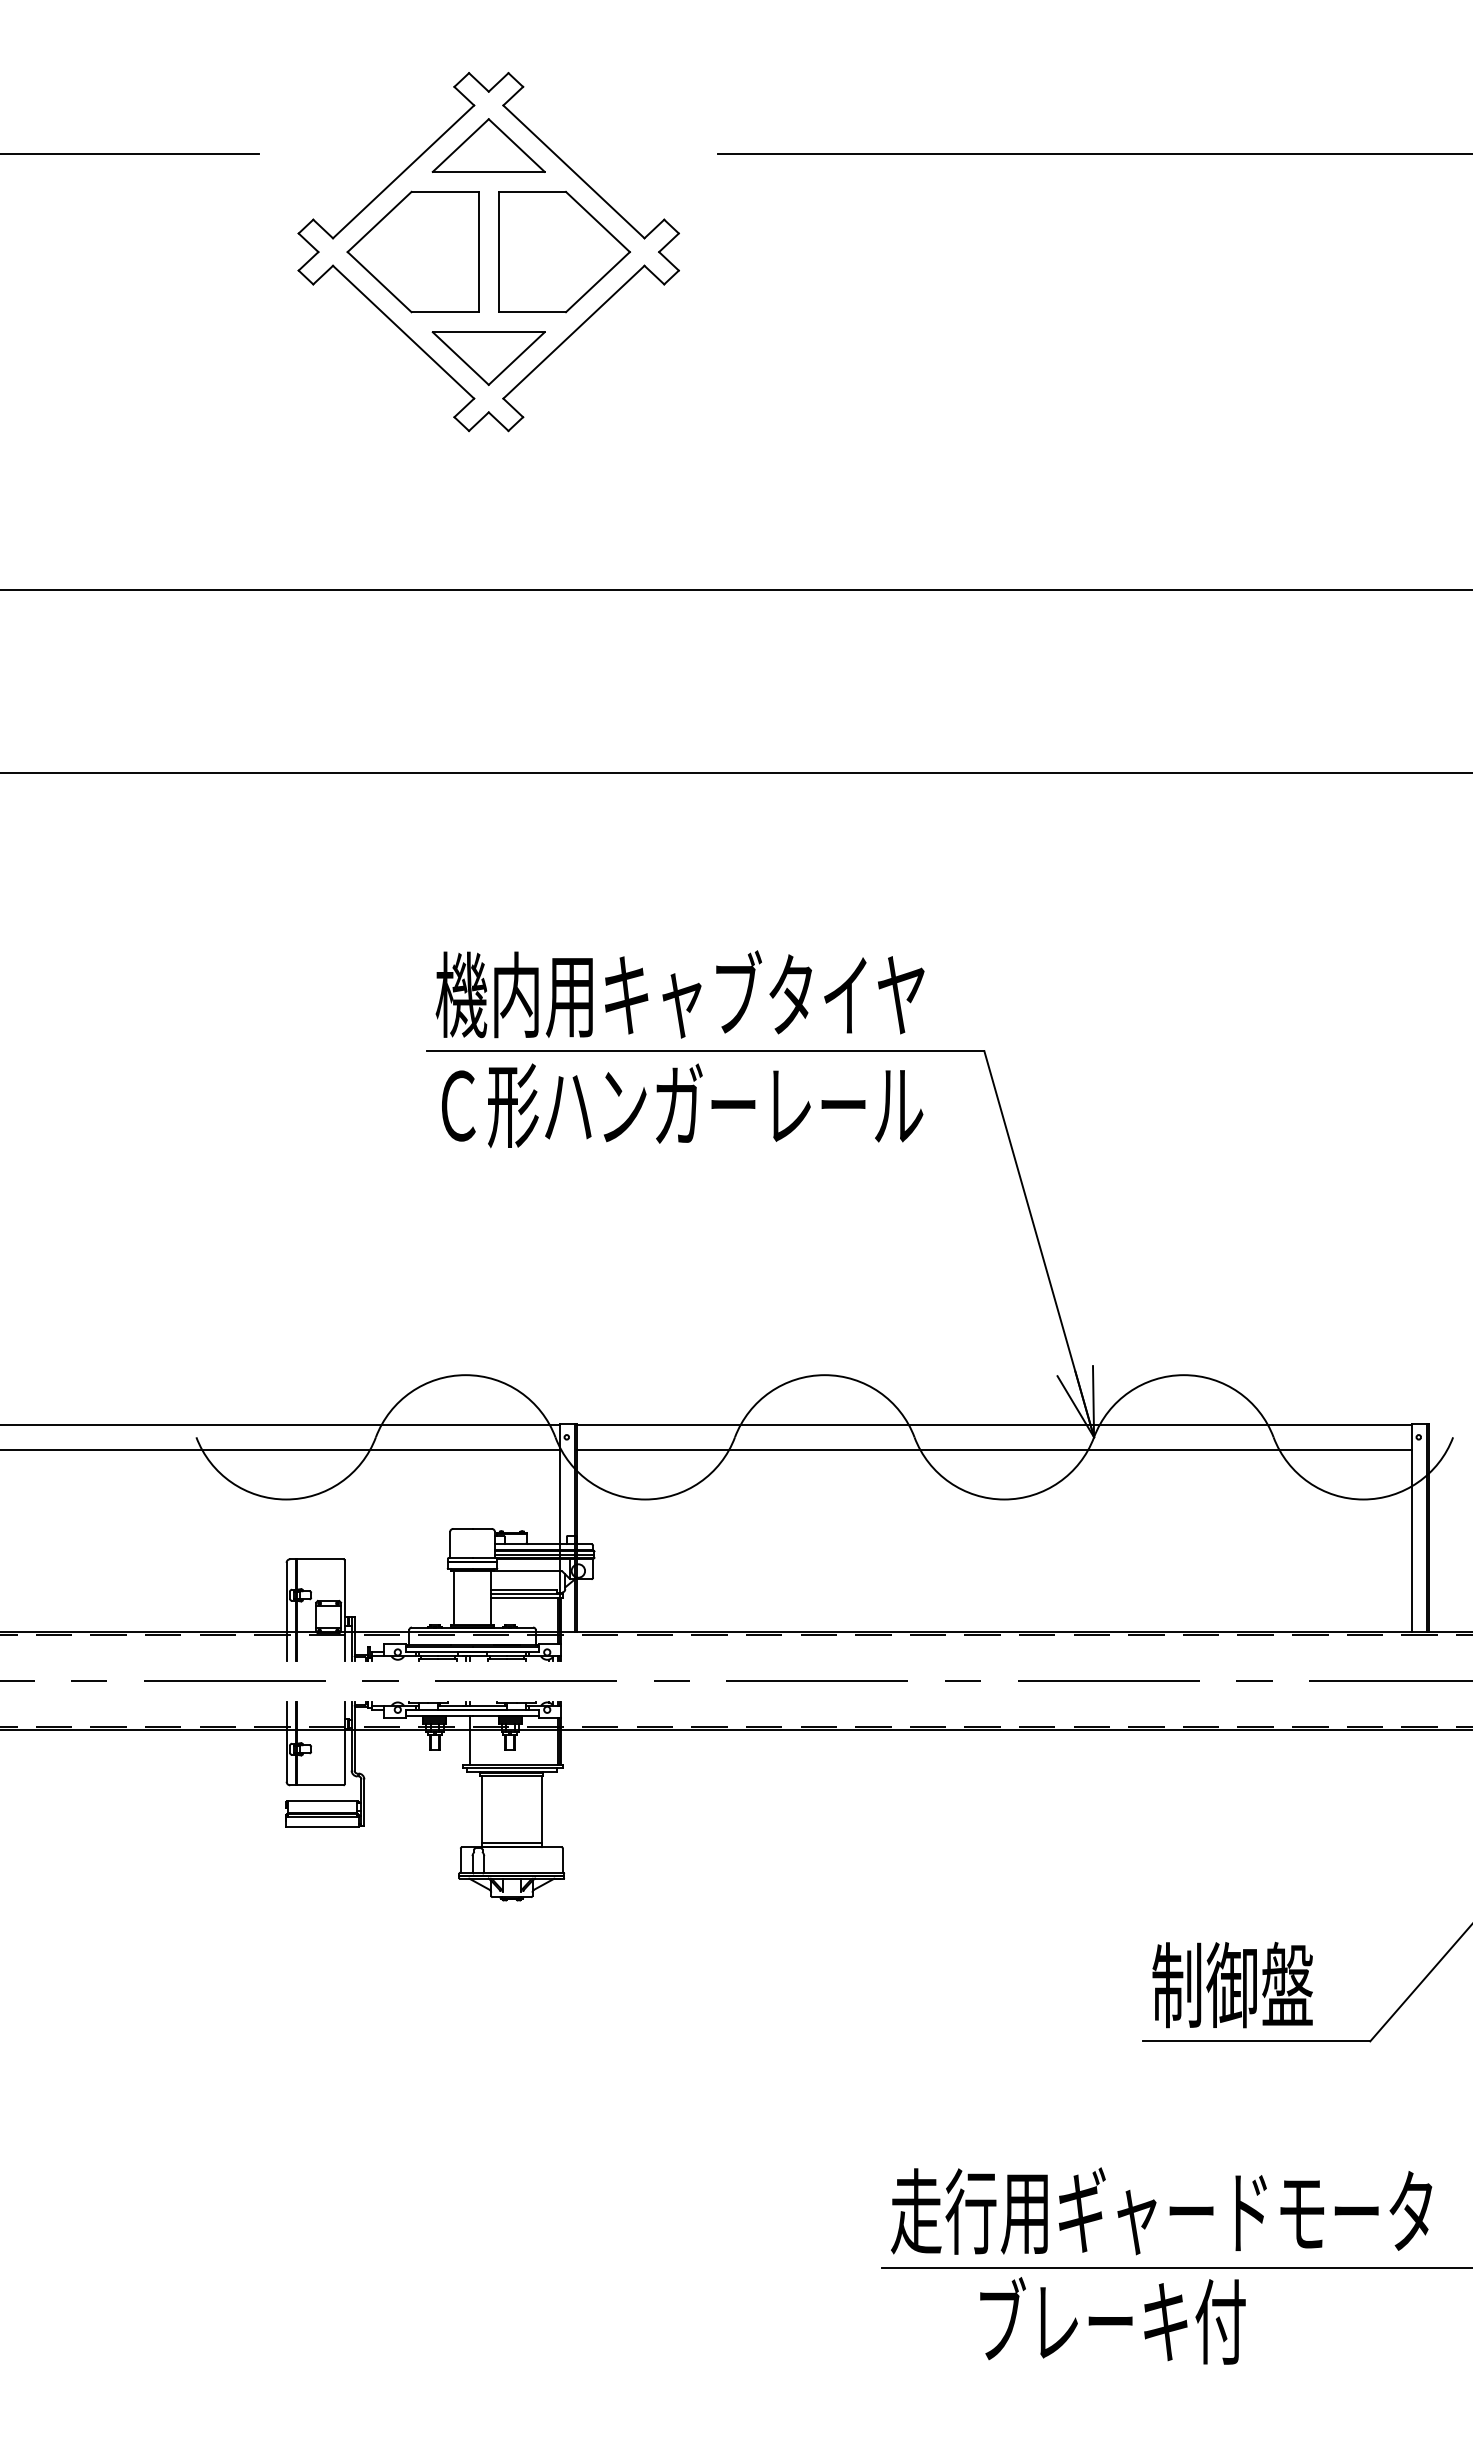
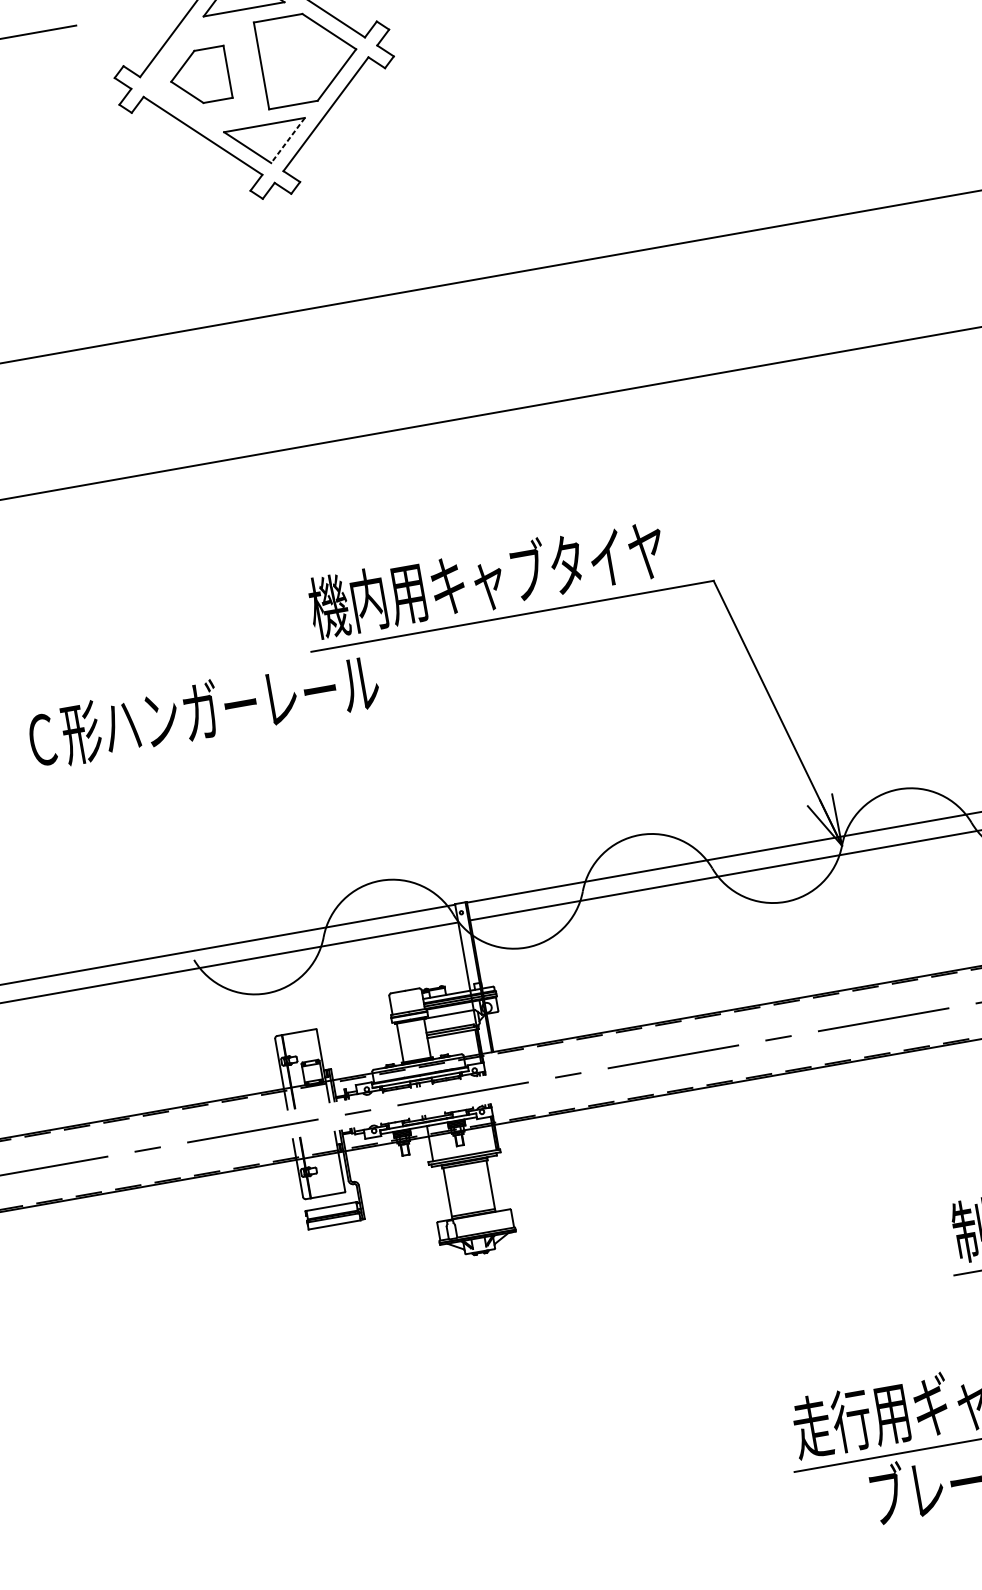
part: (412, 251) -> (199, 76), size x0.6
line: (516, 358) -> (287, 140), solid -> dashed
text: (682, 1105) -> (203, 711), moved

